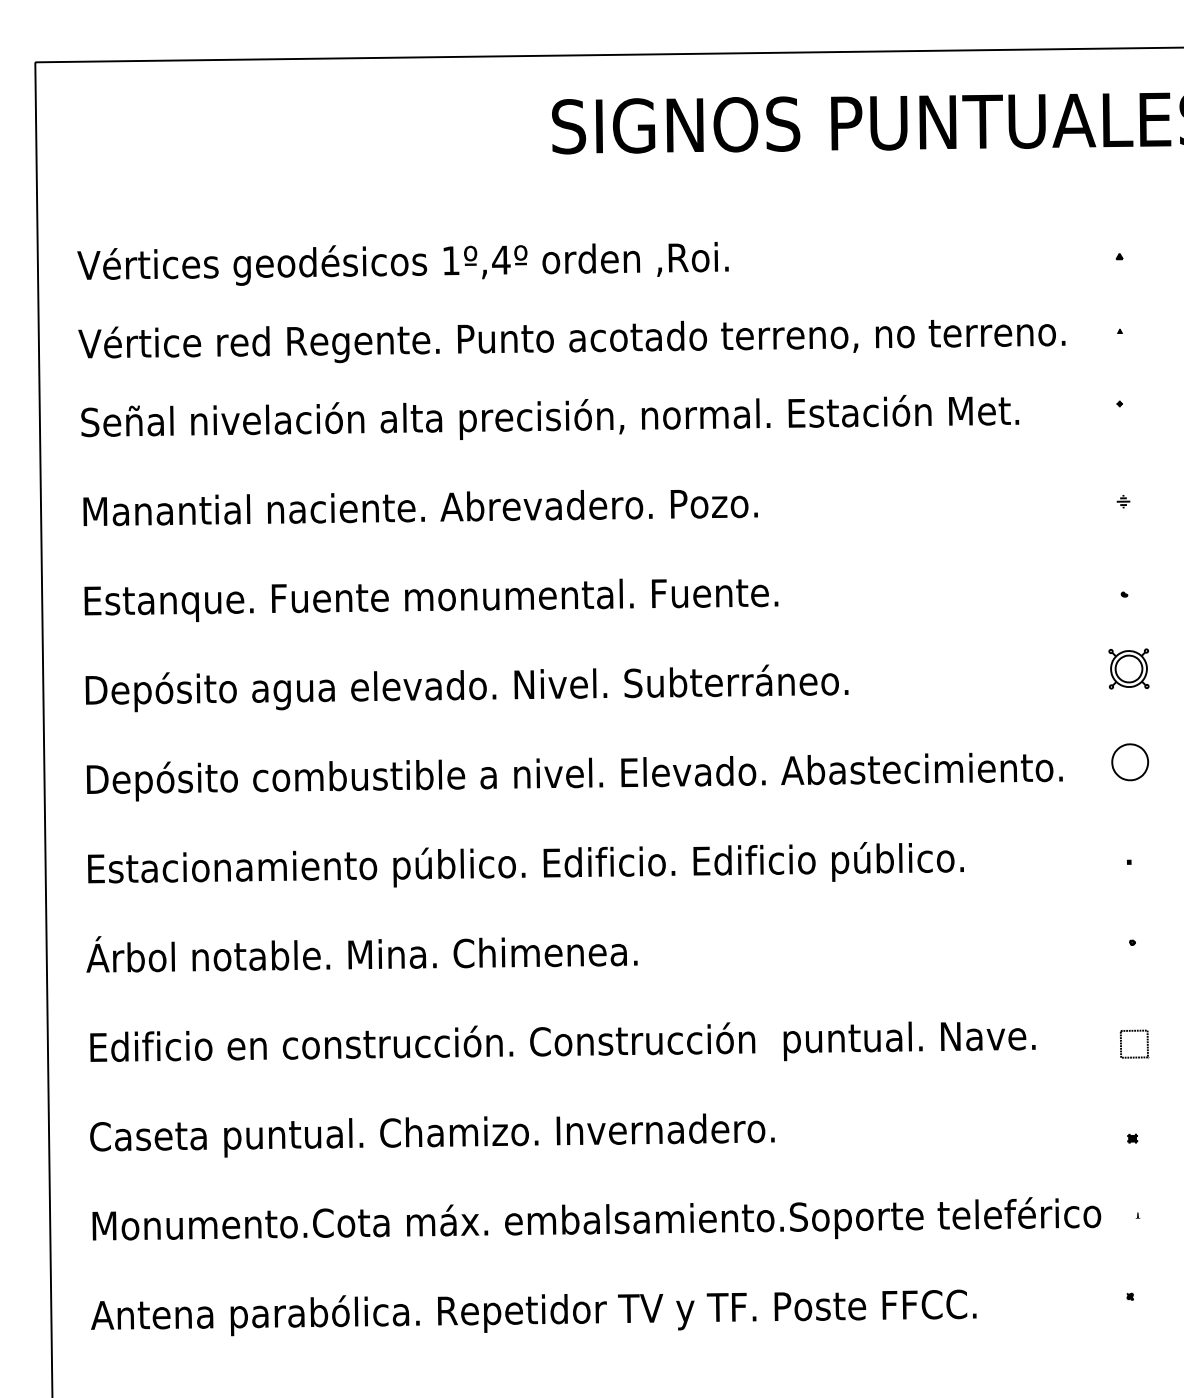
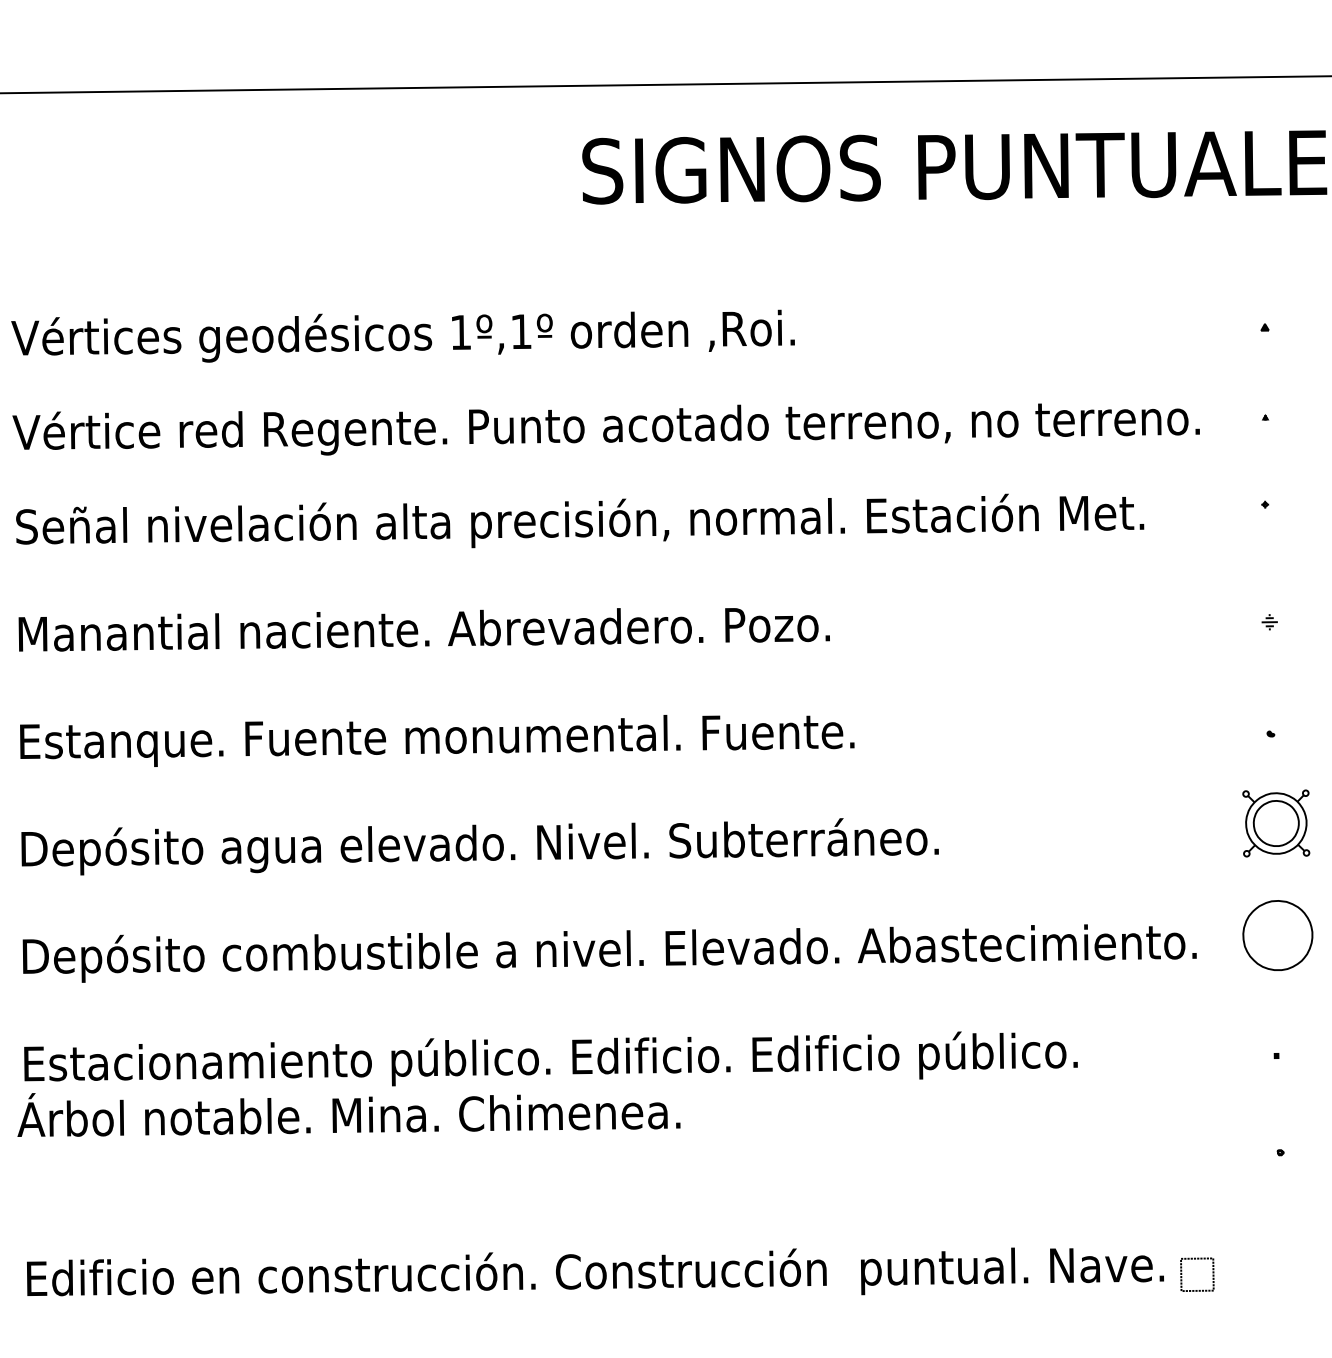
text: (501, 259) -> (521, 330), 1º,4º -> 1º,1º
part: (1128, 668) -> (1275, 822), size x1.4
part: (1129, 762) -> (1276, 935), size x1.6
text: (361, 954) -> (348, 1115), moved
part: (1134, 1031) -> (1197, 1259), moved

